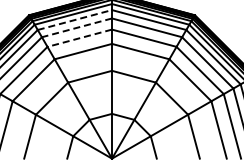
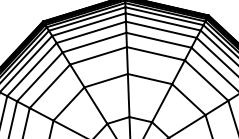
line: (75, 19) -> (89, 24), dashed -> solid
line: (76, 27) -> (90, 32), dashed -> solid
line: (79, 38) -> (94, 42), dashed -> solid

